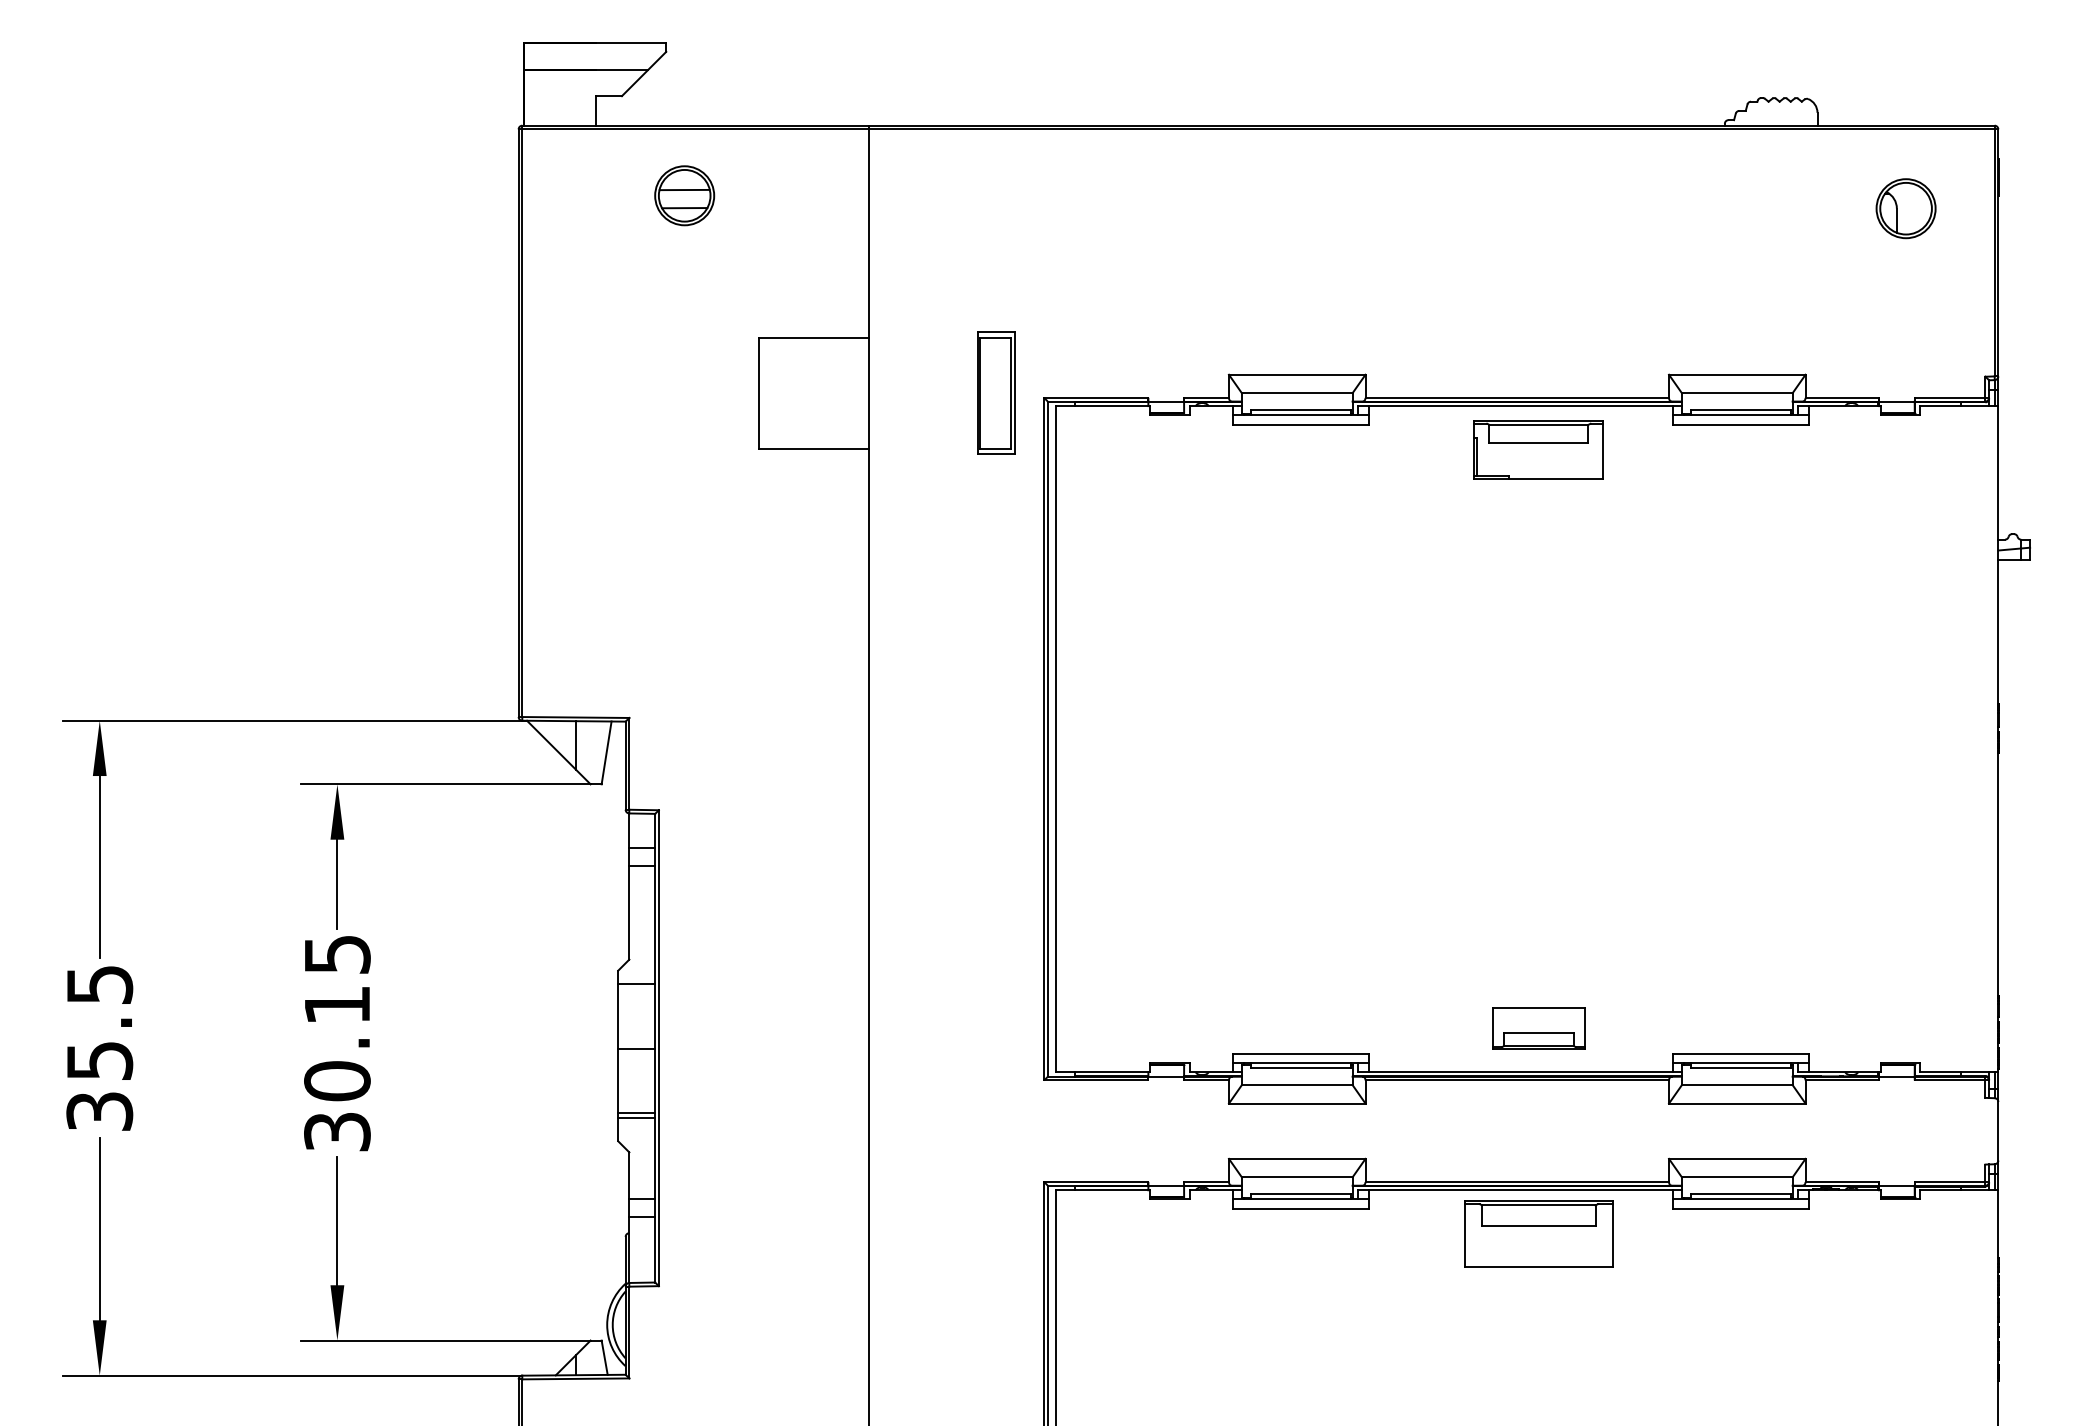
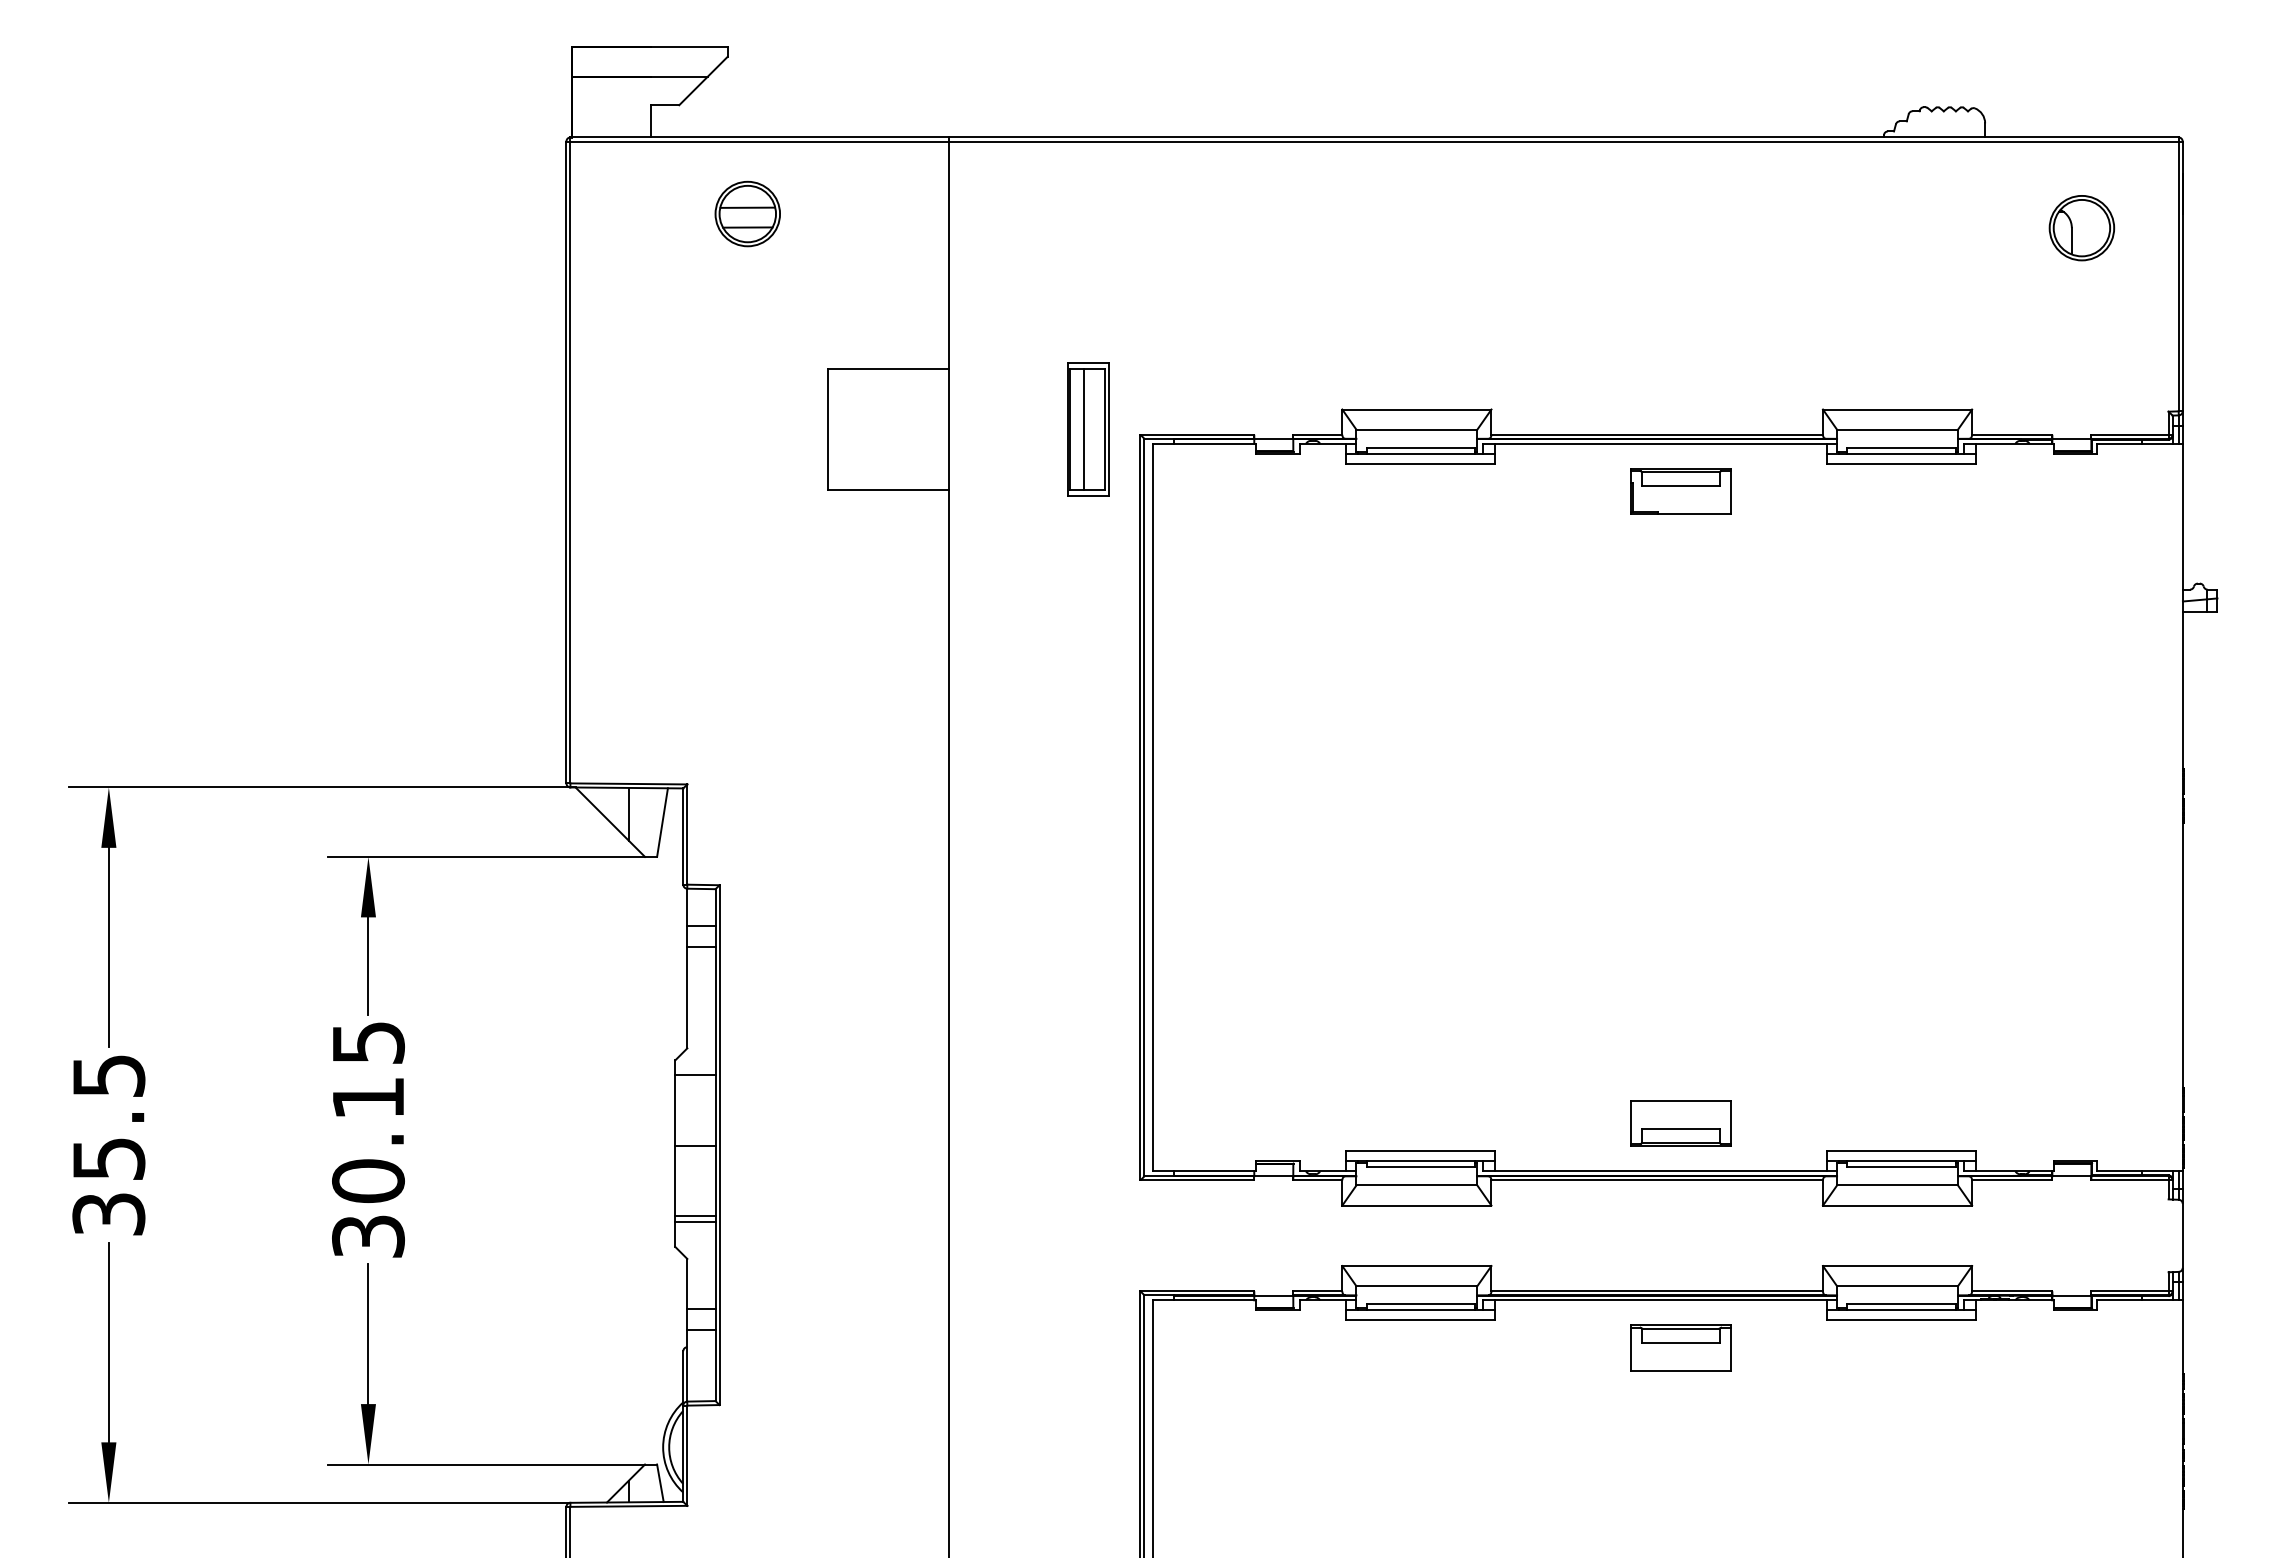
line: (992, 393) -> (1084, 429), added
part: (1538, 449) -> (1680, 491), size x0.71
part: (1538, 1233) -> (1680, 1347), size x0.62

